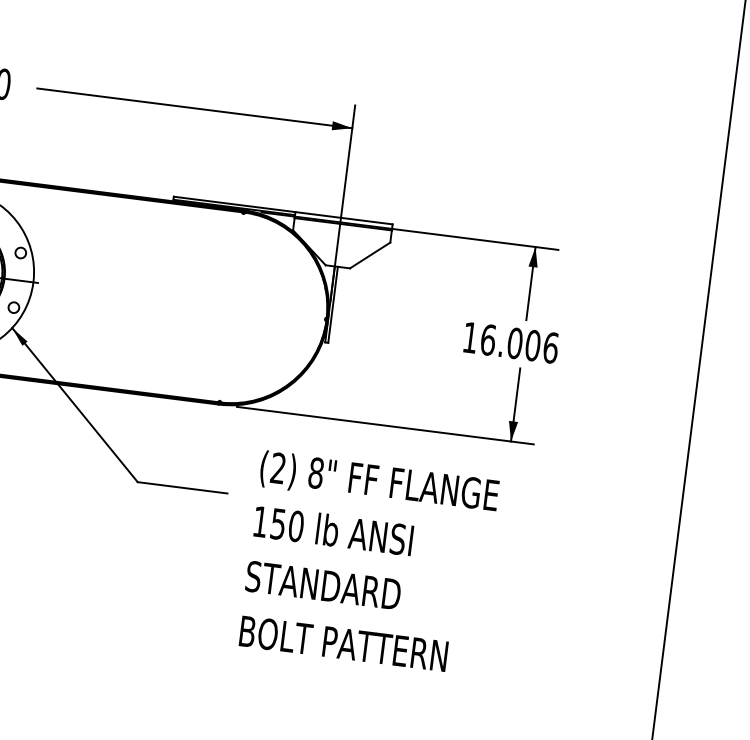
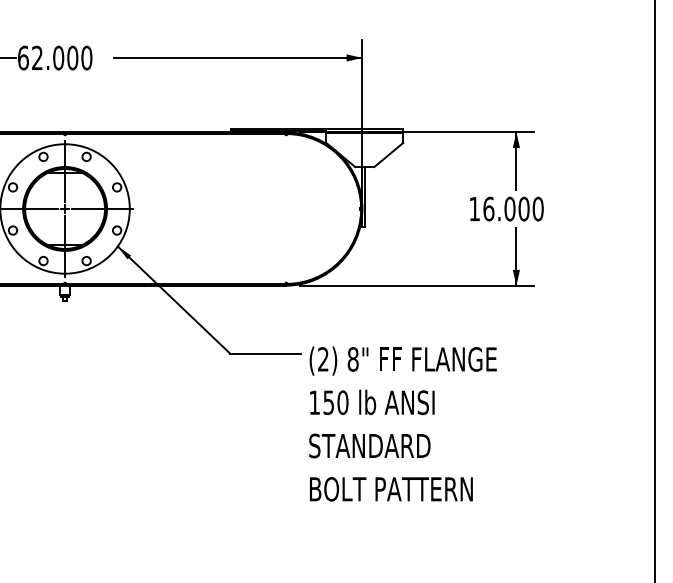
text: (550, 347) -> (537, 208), 16.006 -> 16.000
text: (368, 562) -> (402, 423), moved

